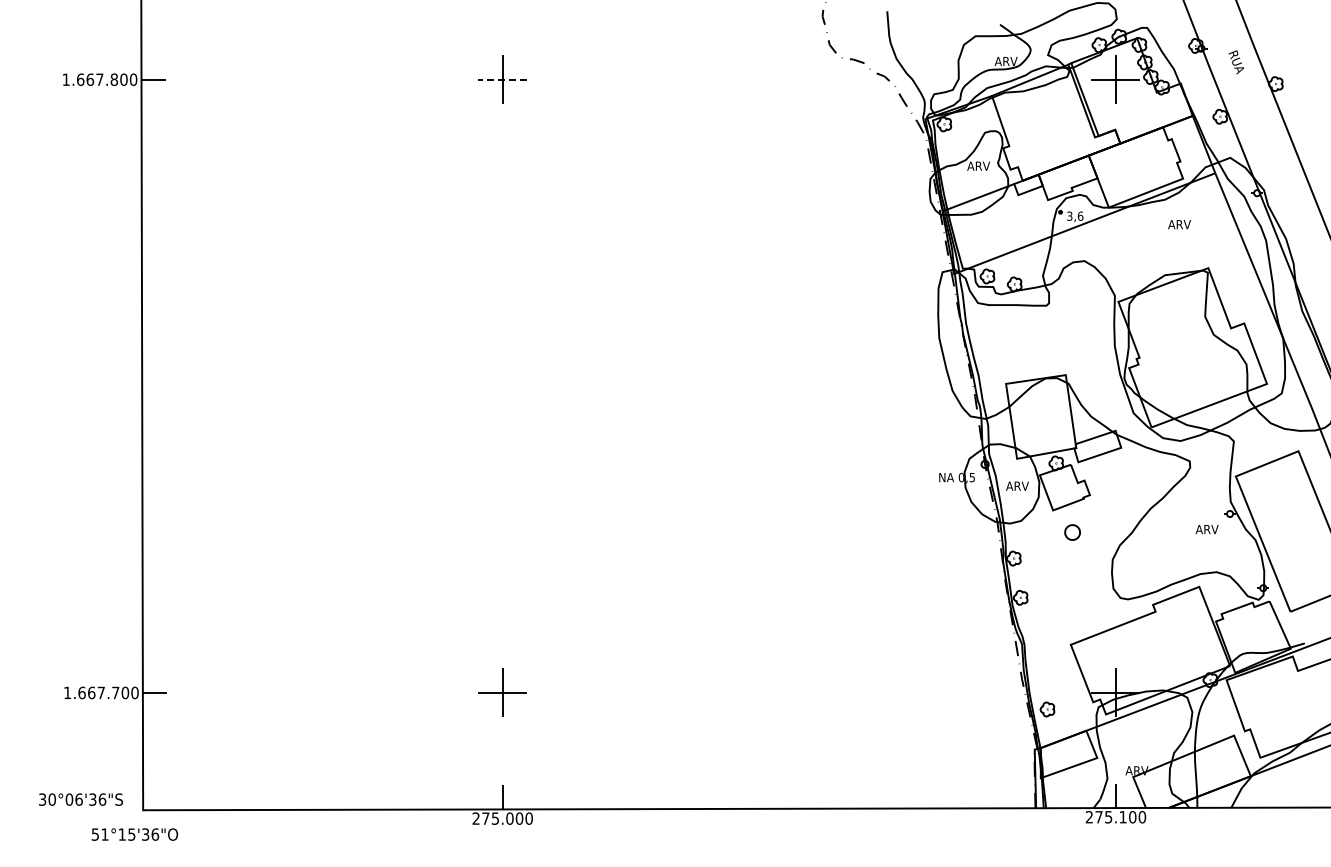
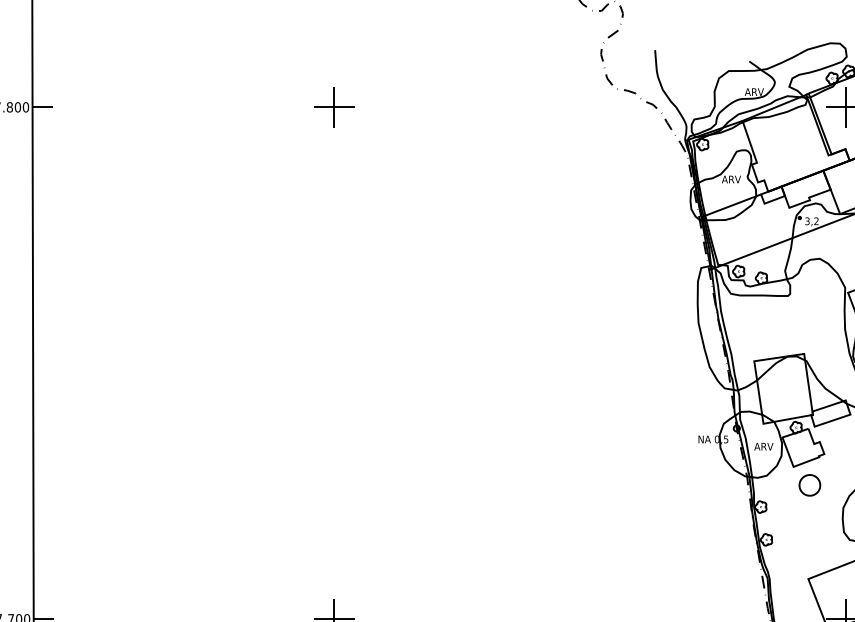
line: (502, 79) -> (333, 107), dashed -> solid
text: (1080, 215) -> (816, 220), 3,6 -> 3,2
part: (1072, 532) -> (809, 485), size x1.67

